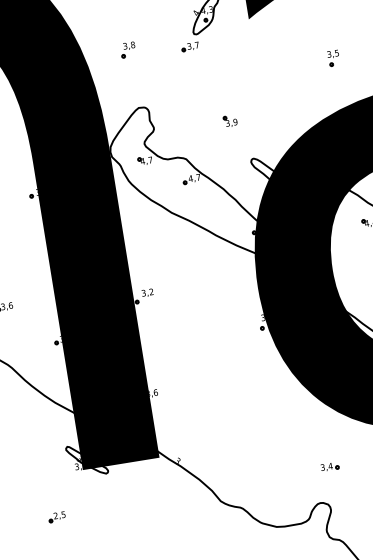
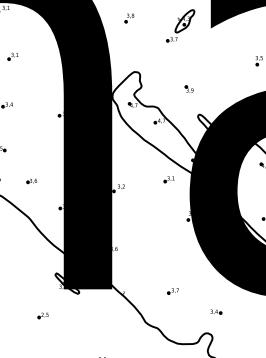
part: (128, 50) -> (129, 18), moved
part: (220, 269) -> (168, 179), added
part: (255, 445) -> (172, 291), added

